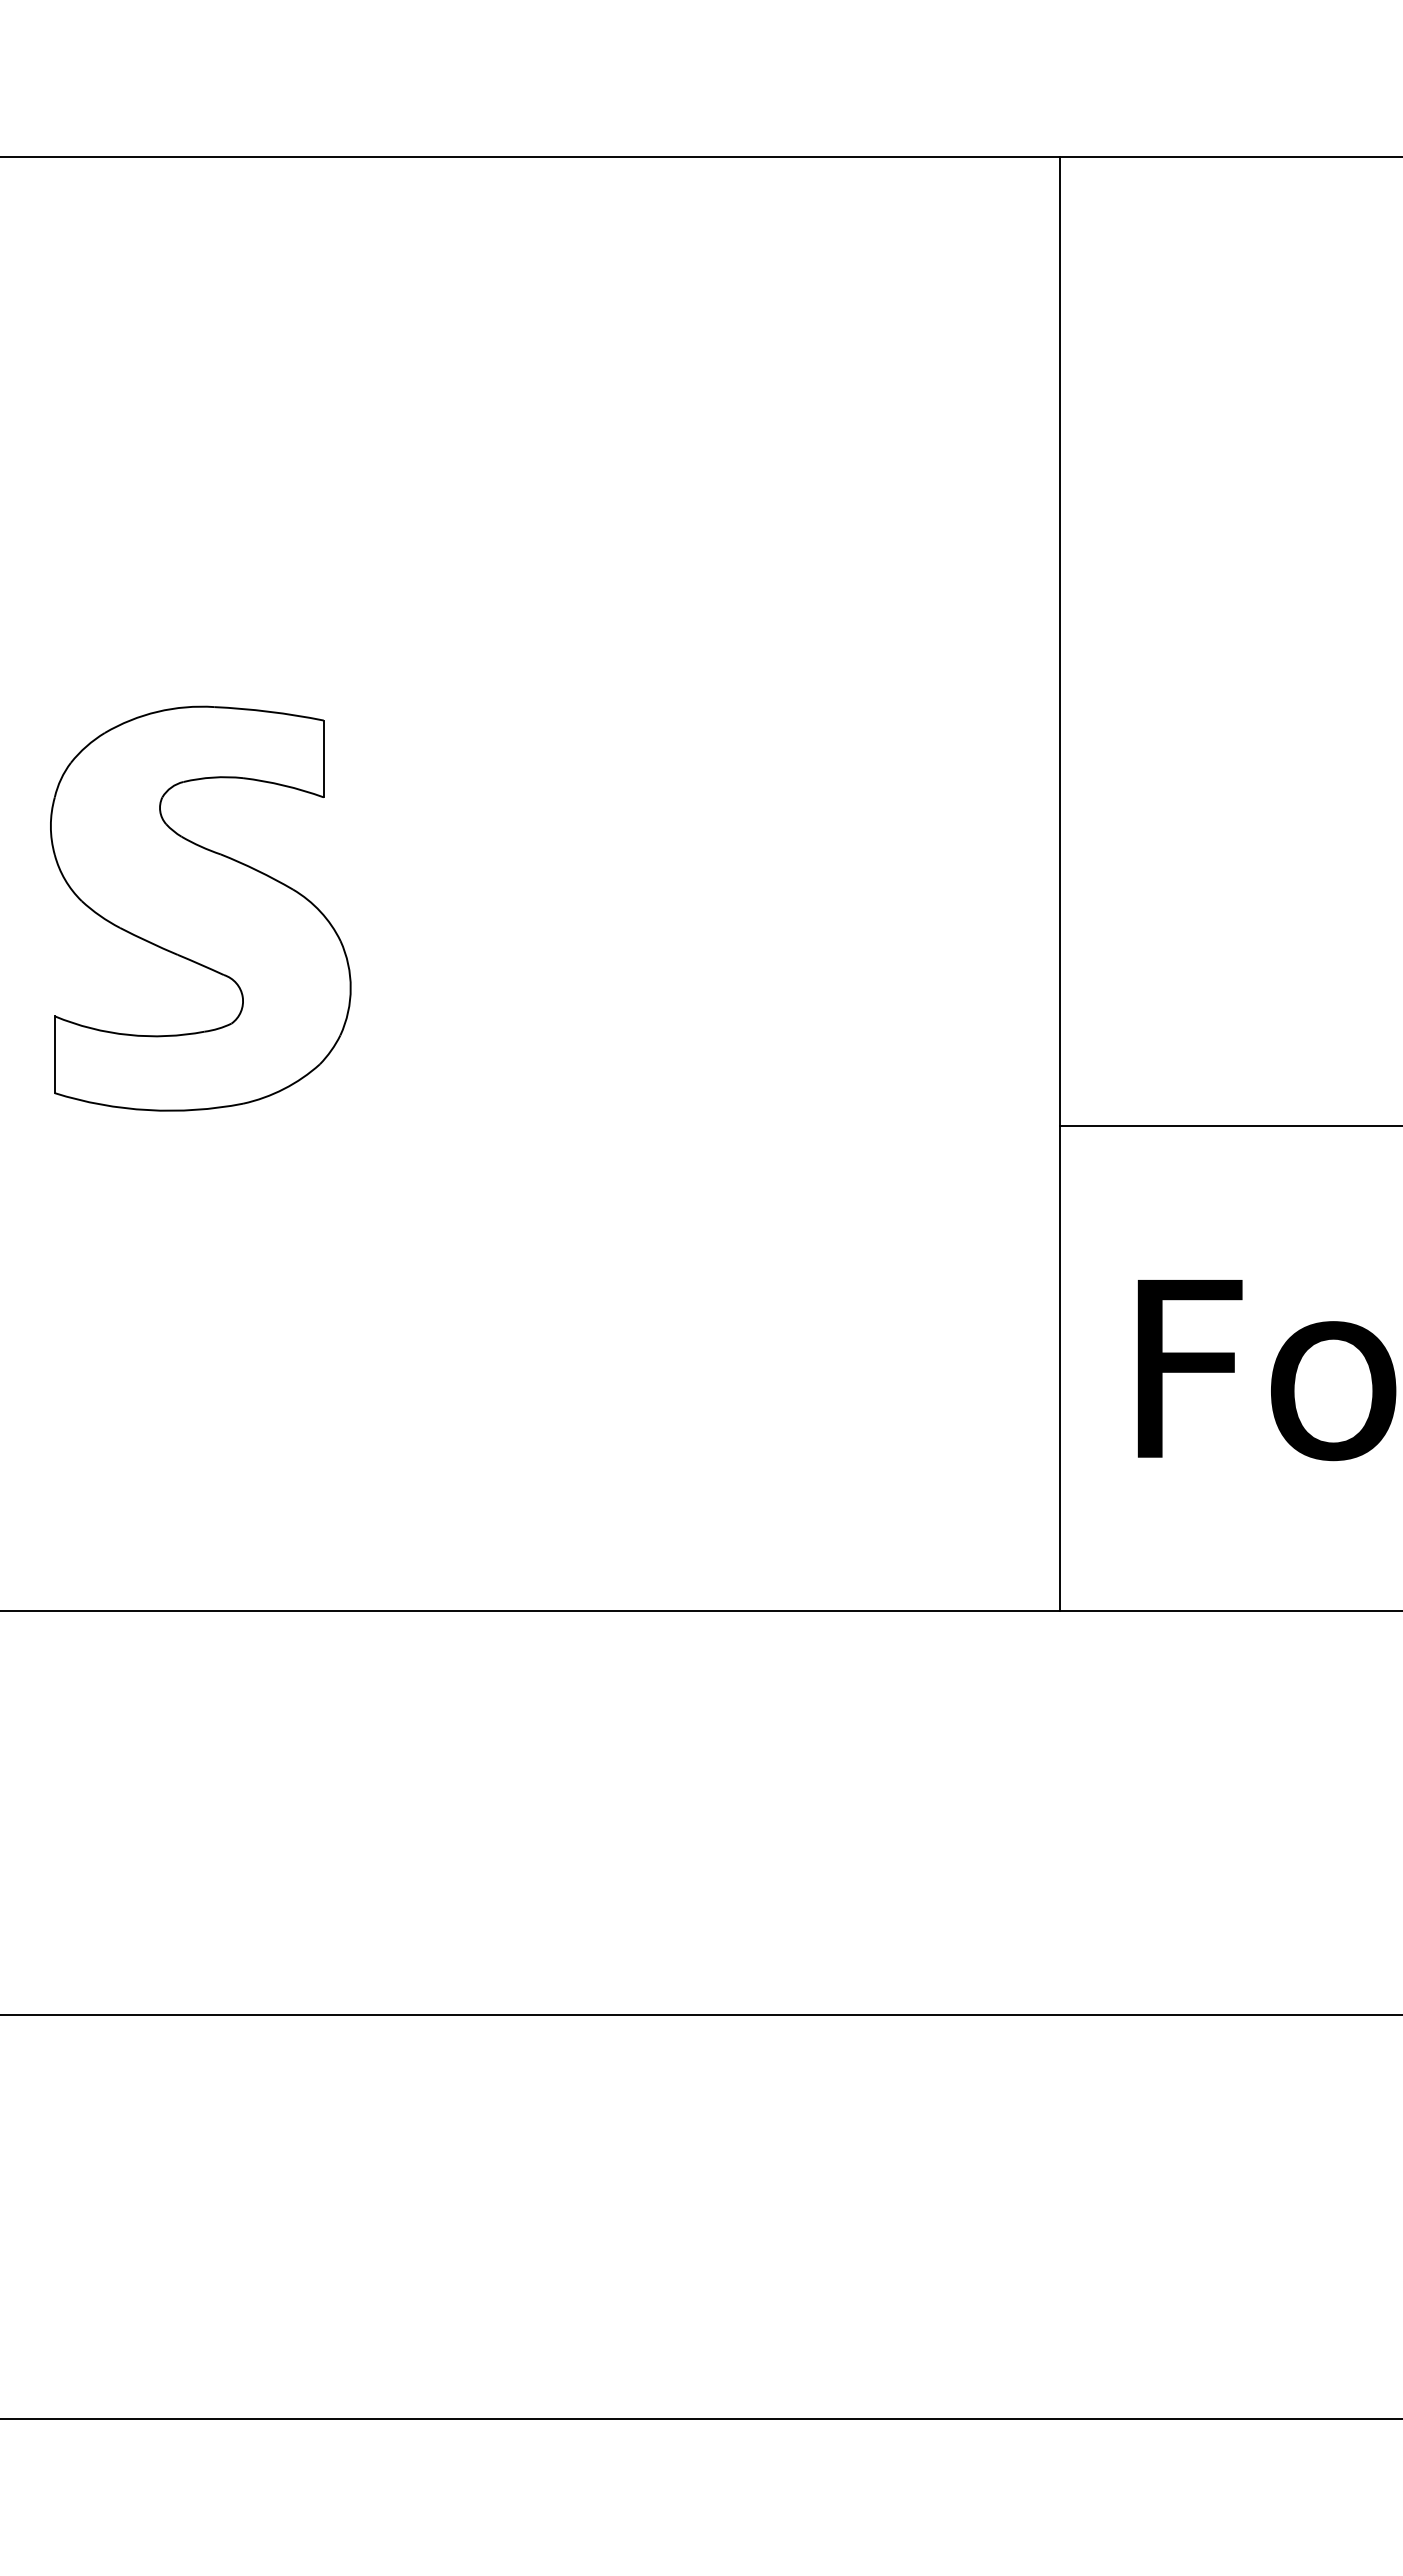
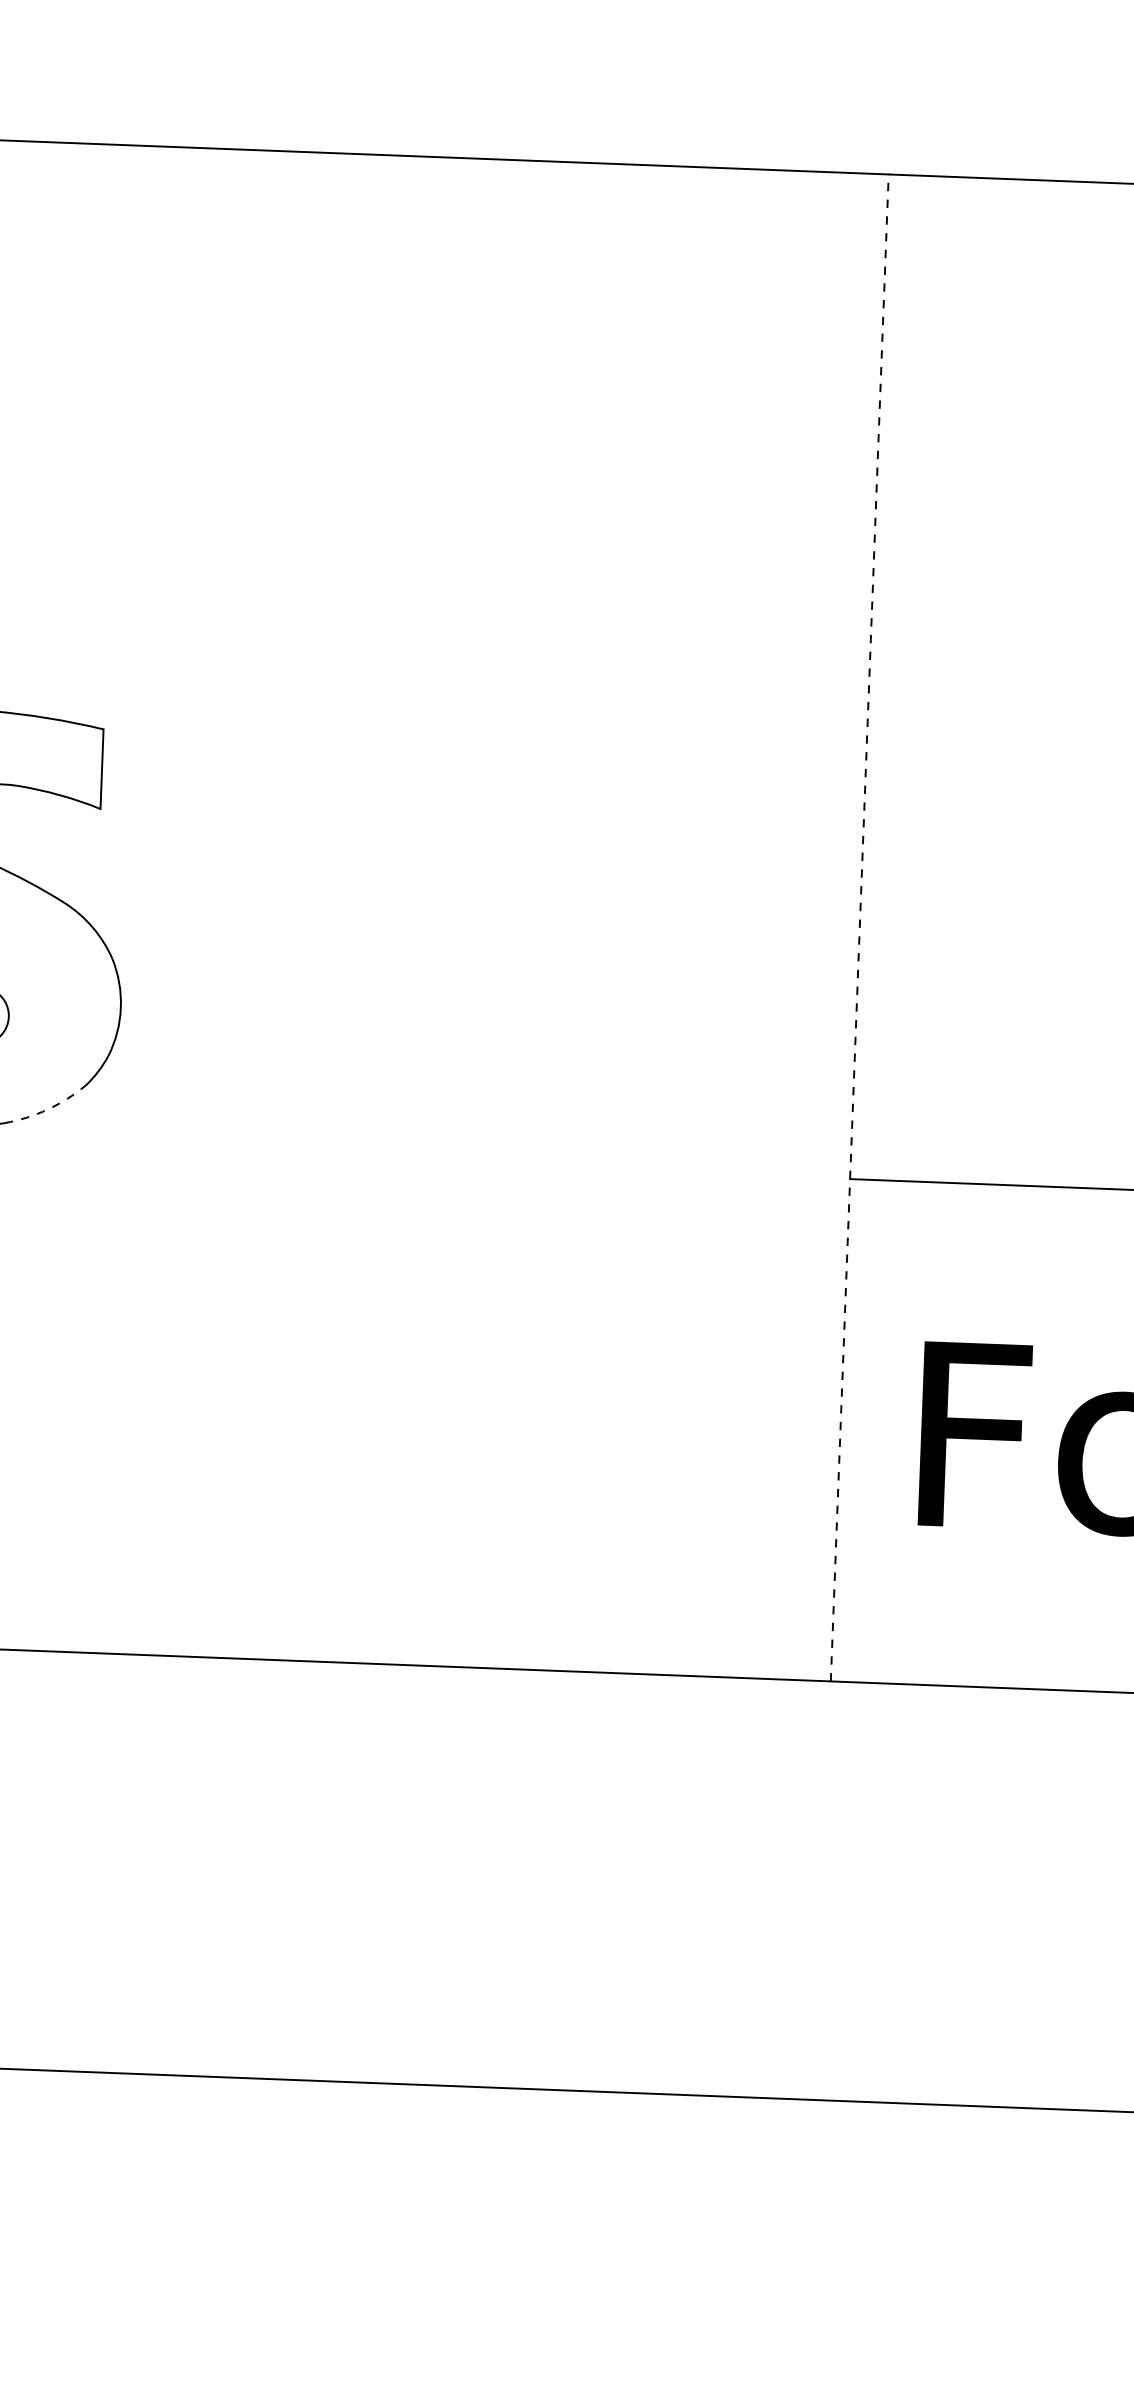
line: (1059, 883) -> (859, 927), solid -> dashed
arc: (284, 1089) -> (48, 1110), solid -> dashed

